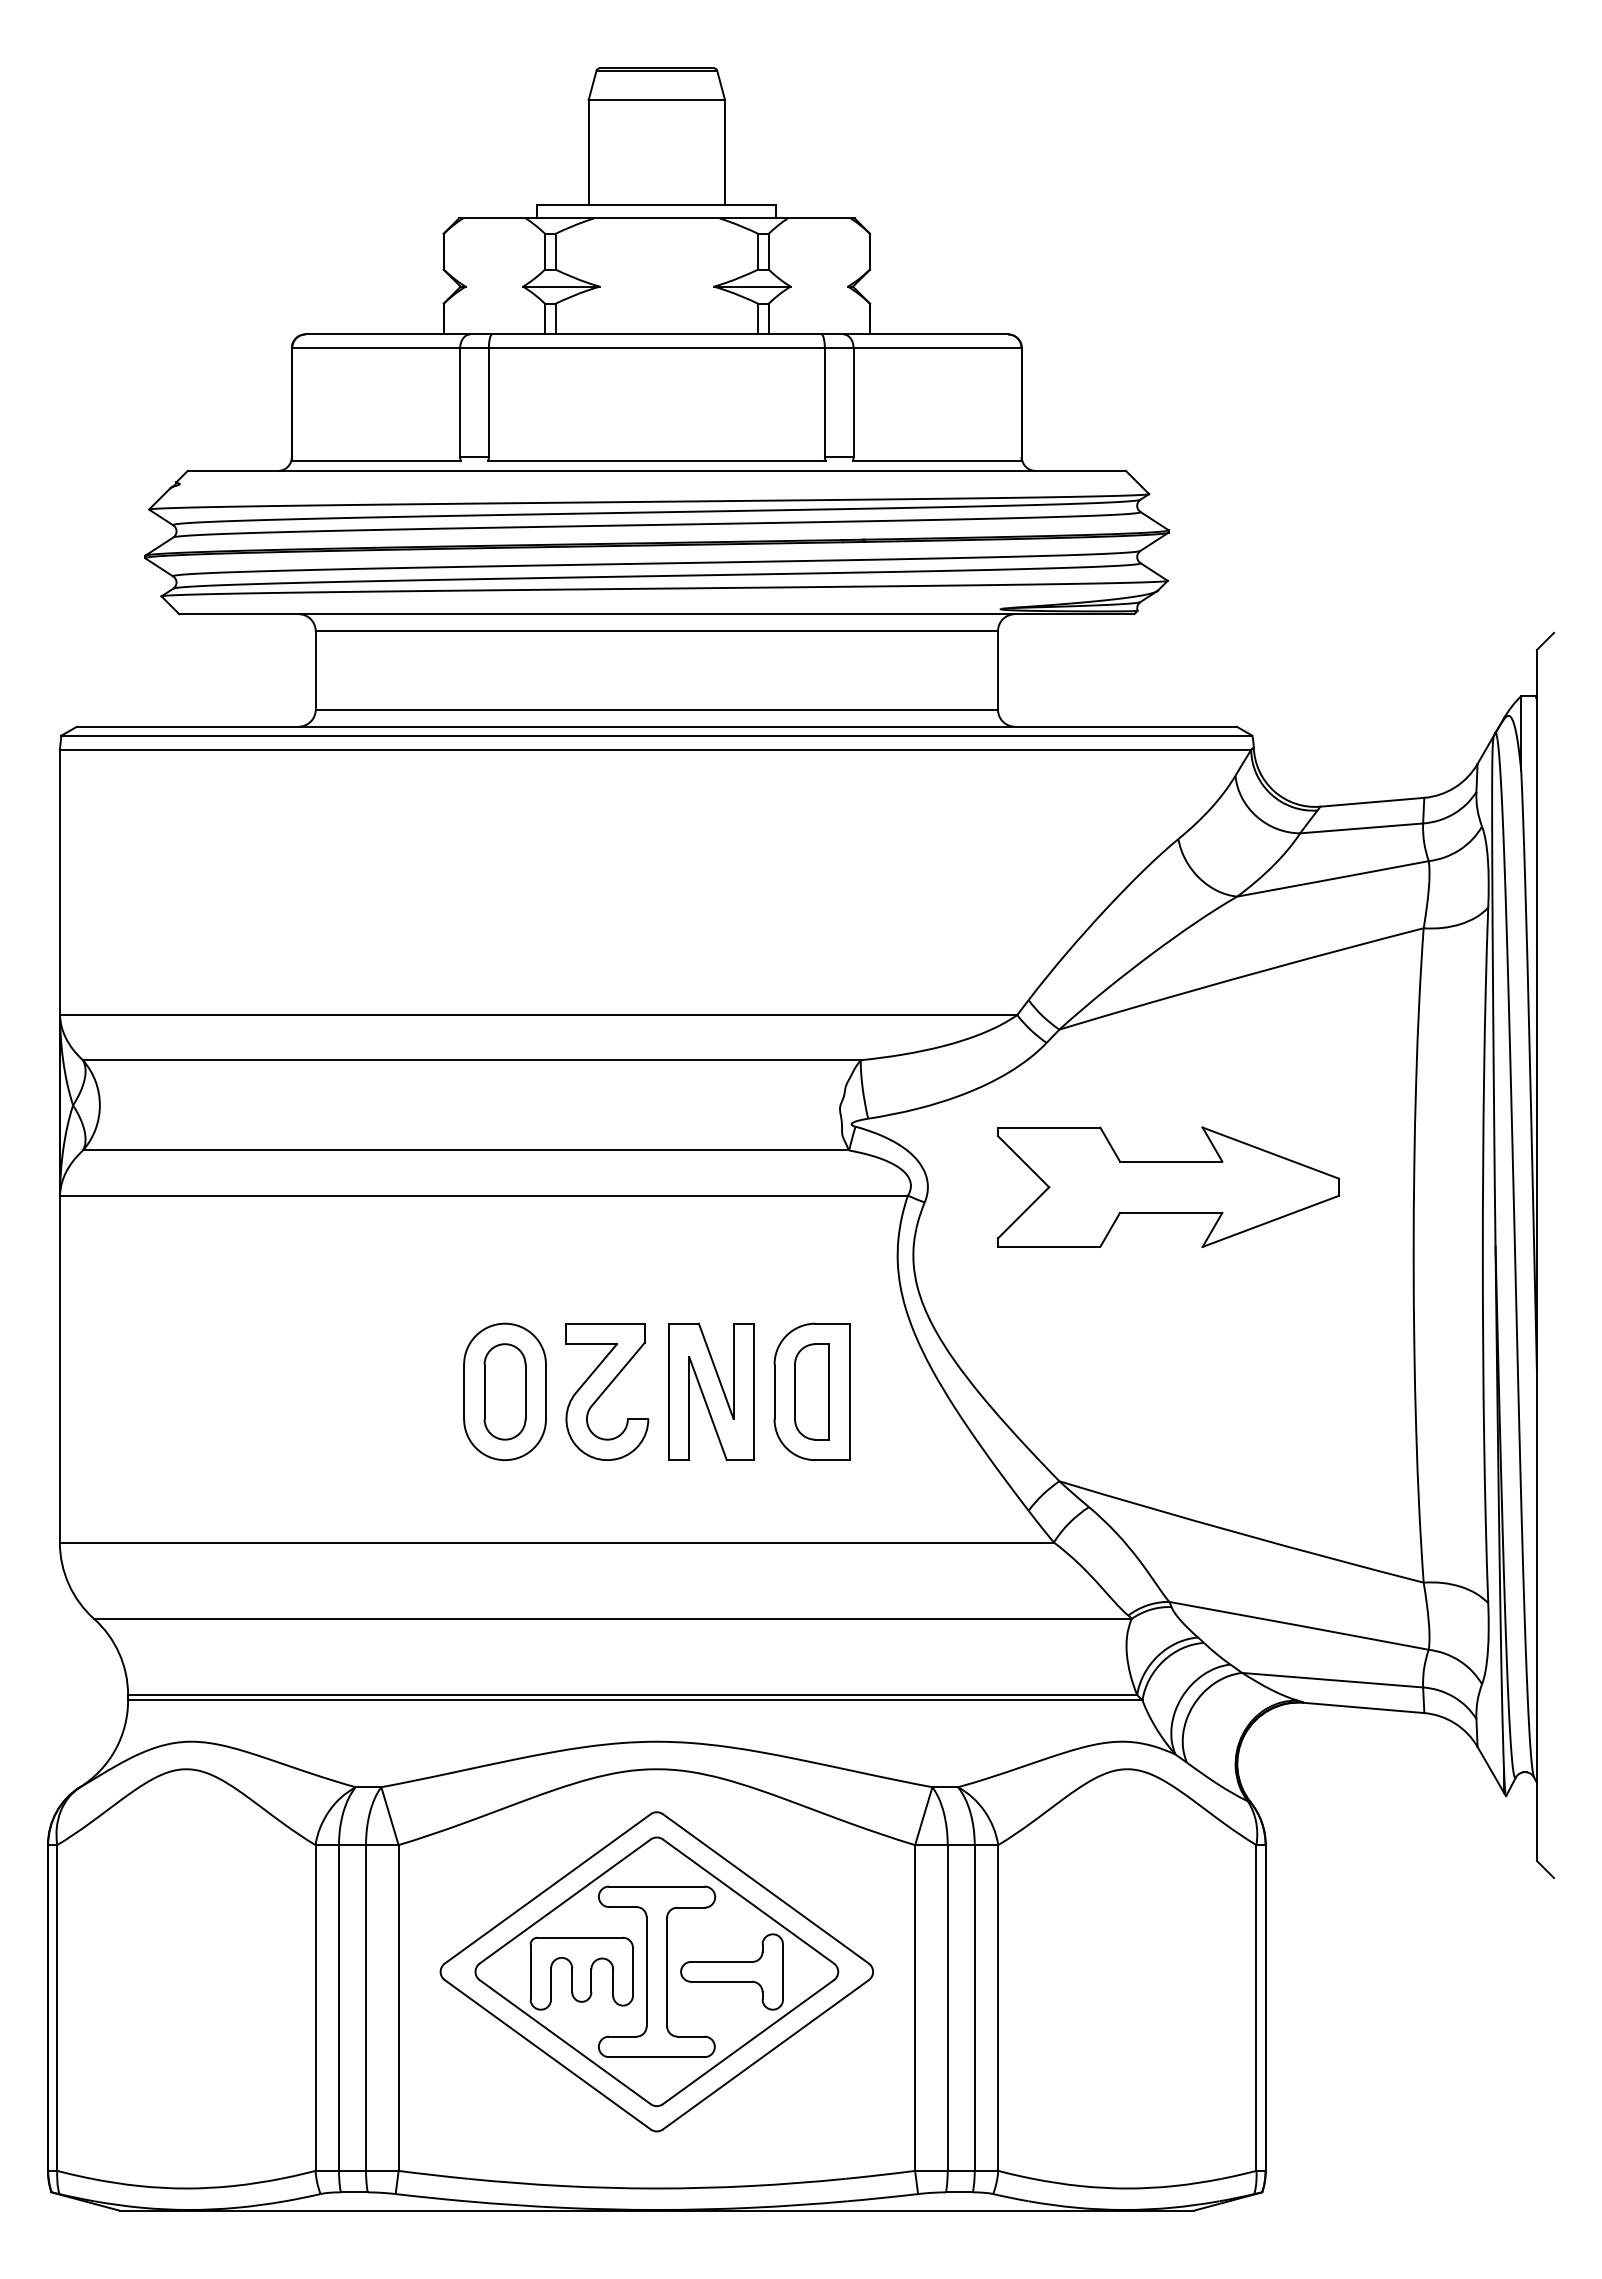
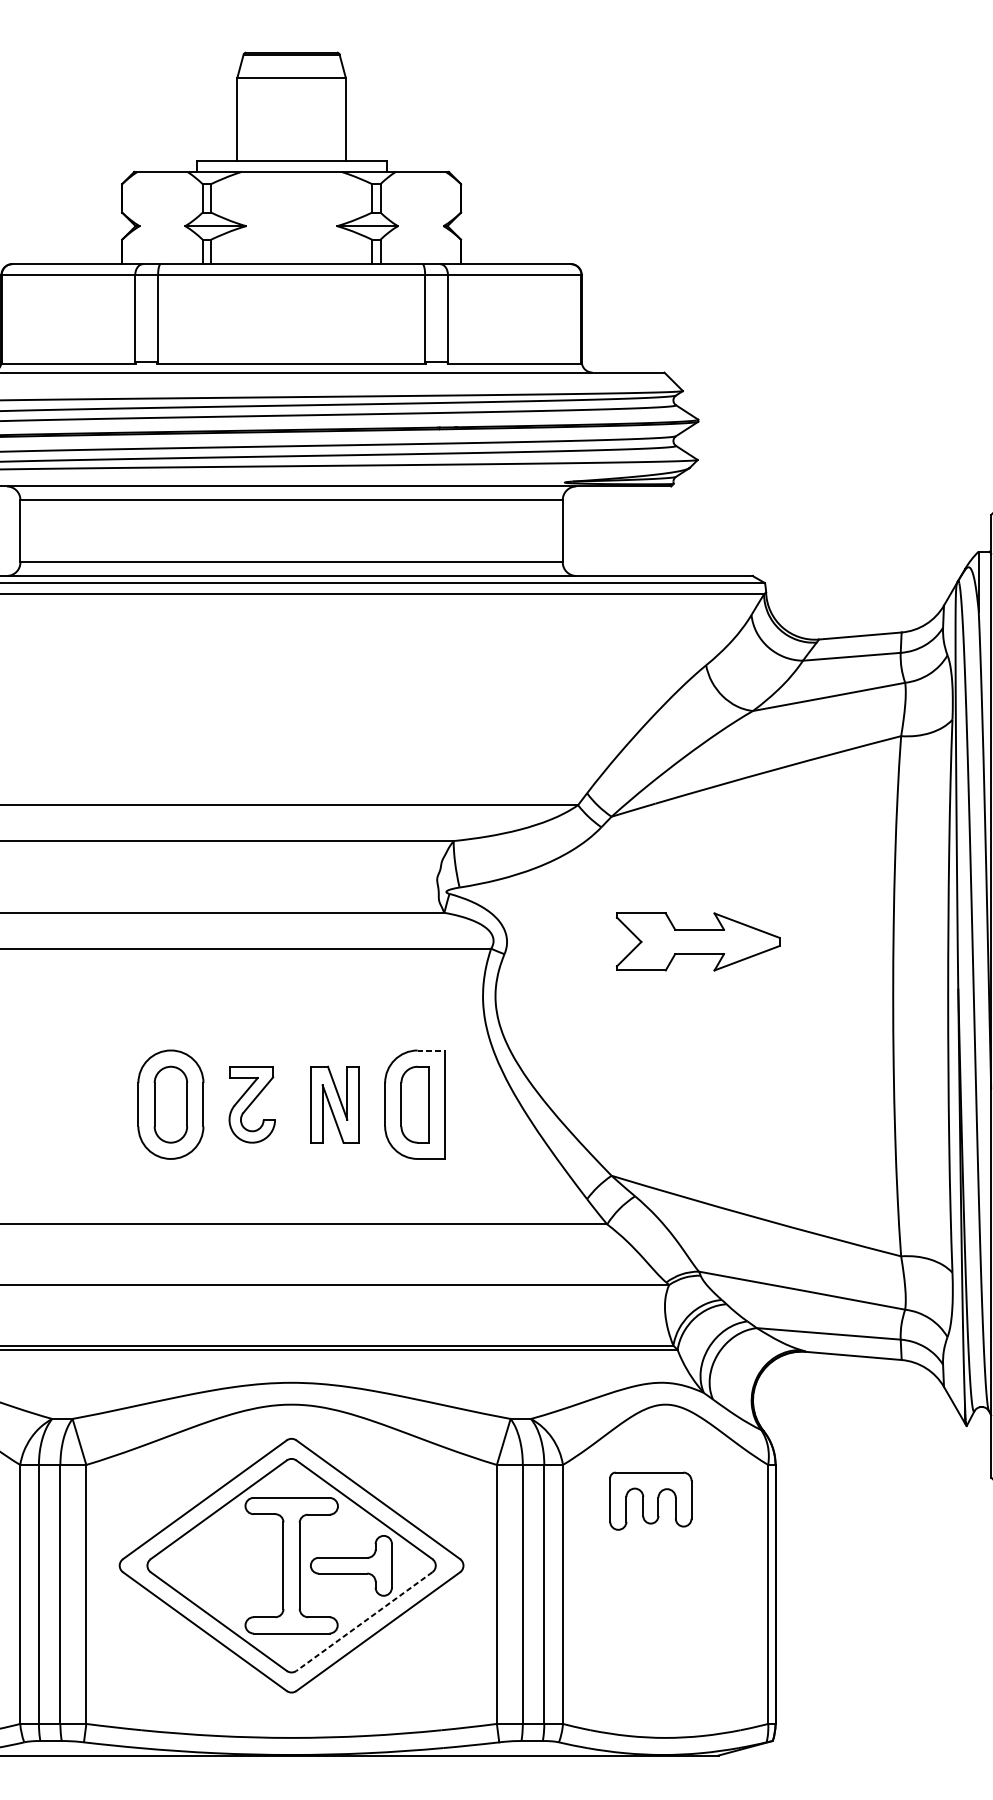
part: (1168, 1186) -> (698, 941), size x0.6
line: (833, 1323) -> (432, 1050), solid -> dashed
part: (607, 1391) -> (252, 1104), size x0.7
part: (711, 1391) -> (335, 1104), size x0.7
part: (581, 1973) -> (650, 1501), moved
line: (748, 2042) -> (364, 1621), solid -> dashed

